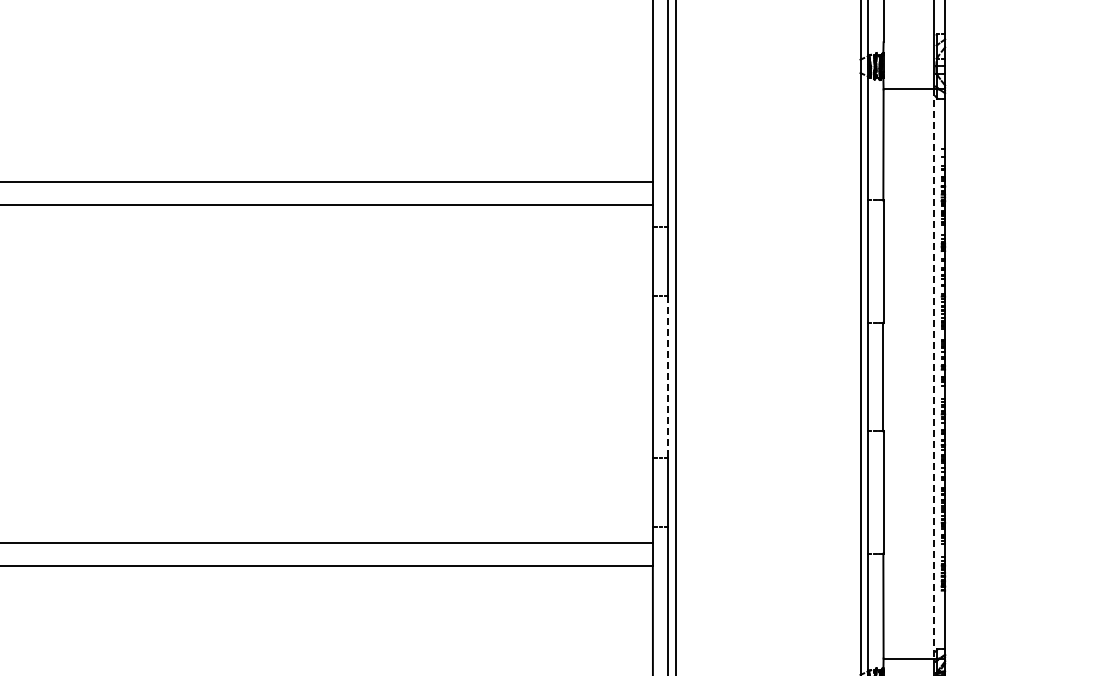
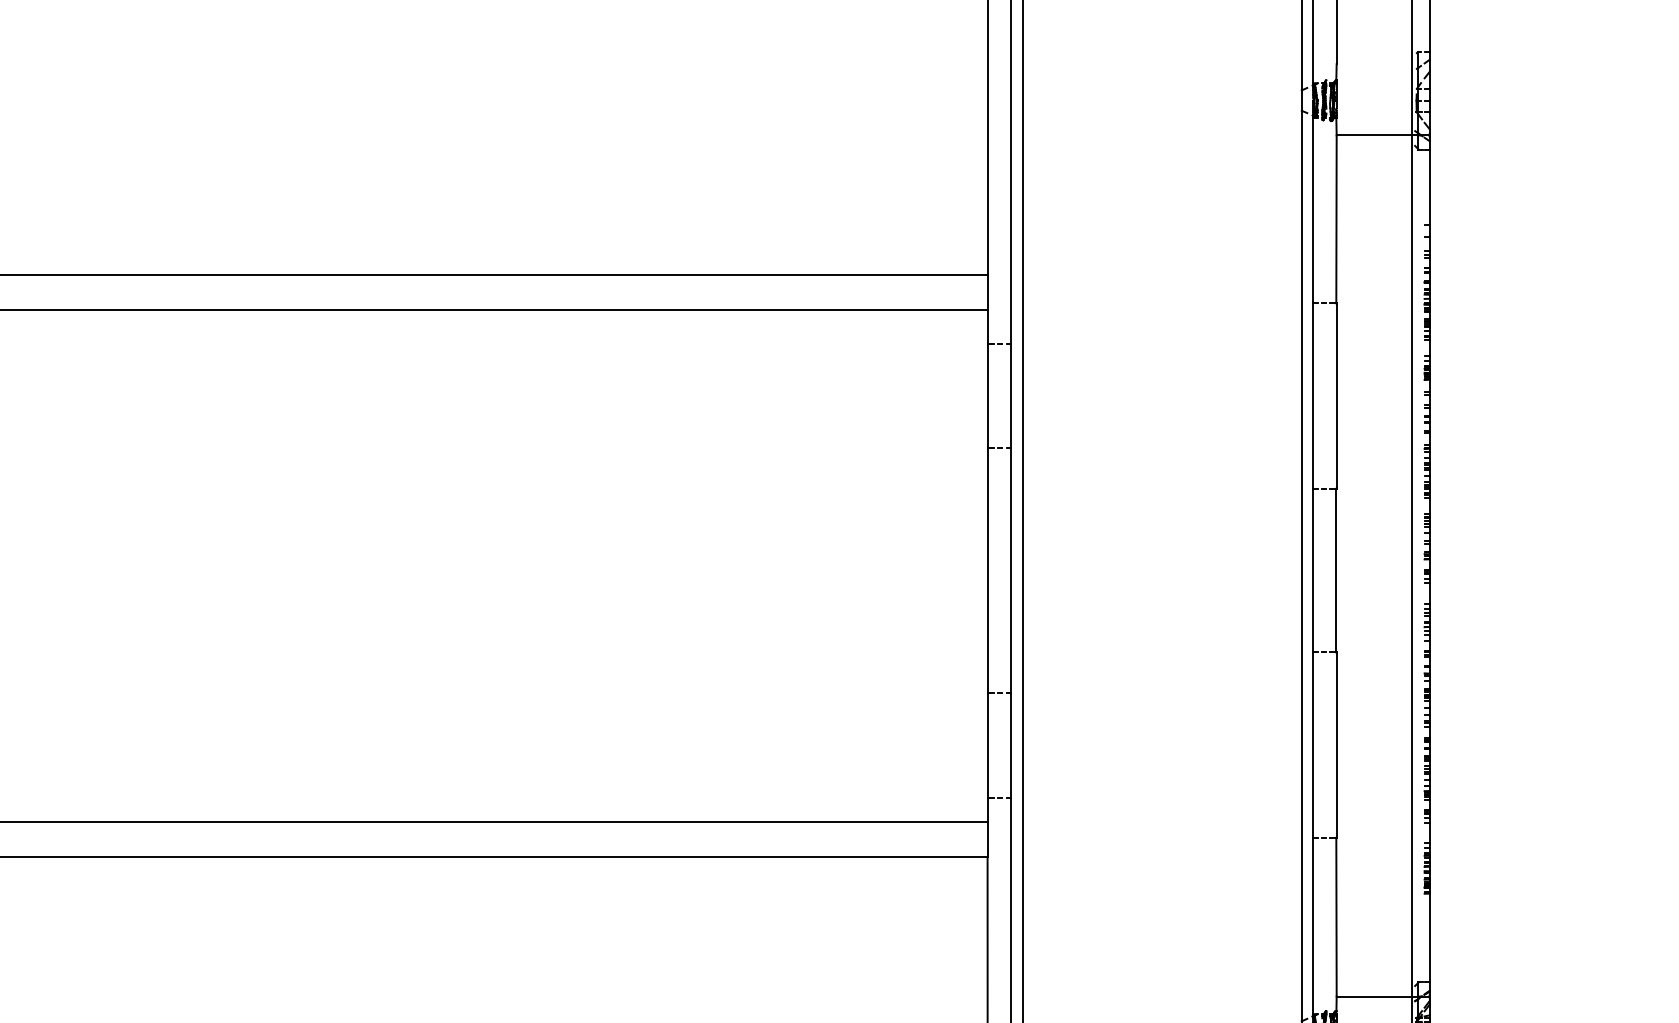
line: (933, 374) -> (1412, 566), dashed -> solid
line: (668, 377) -> (1011, 571), dashed -> solid

